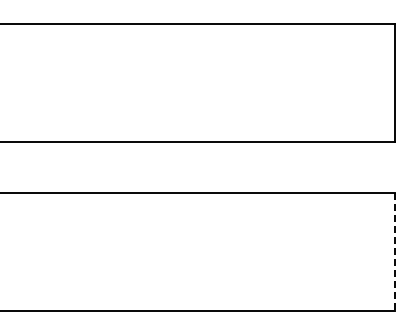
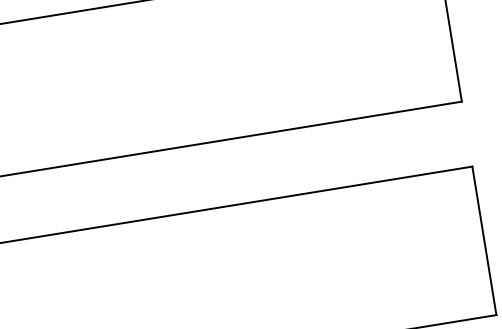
line: (395, 252) -> (484, 241), dashed -> solid

